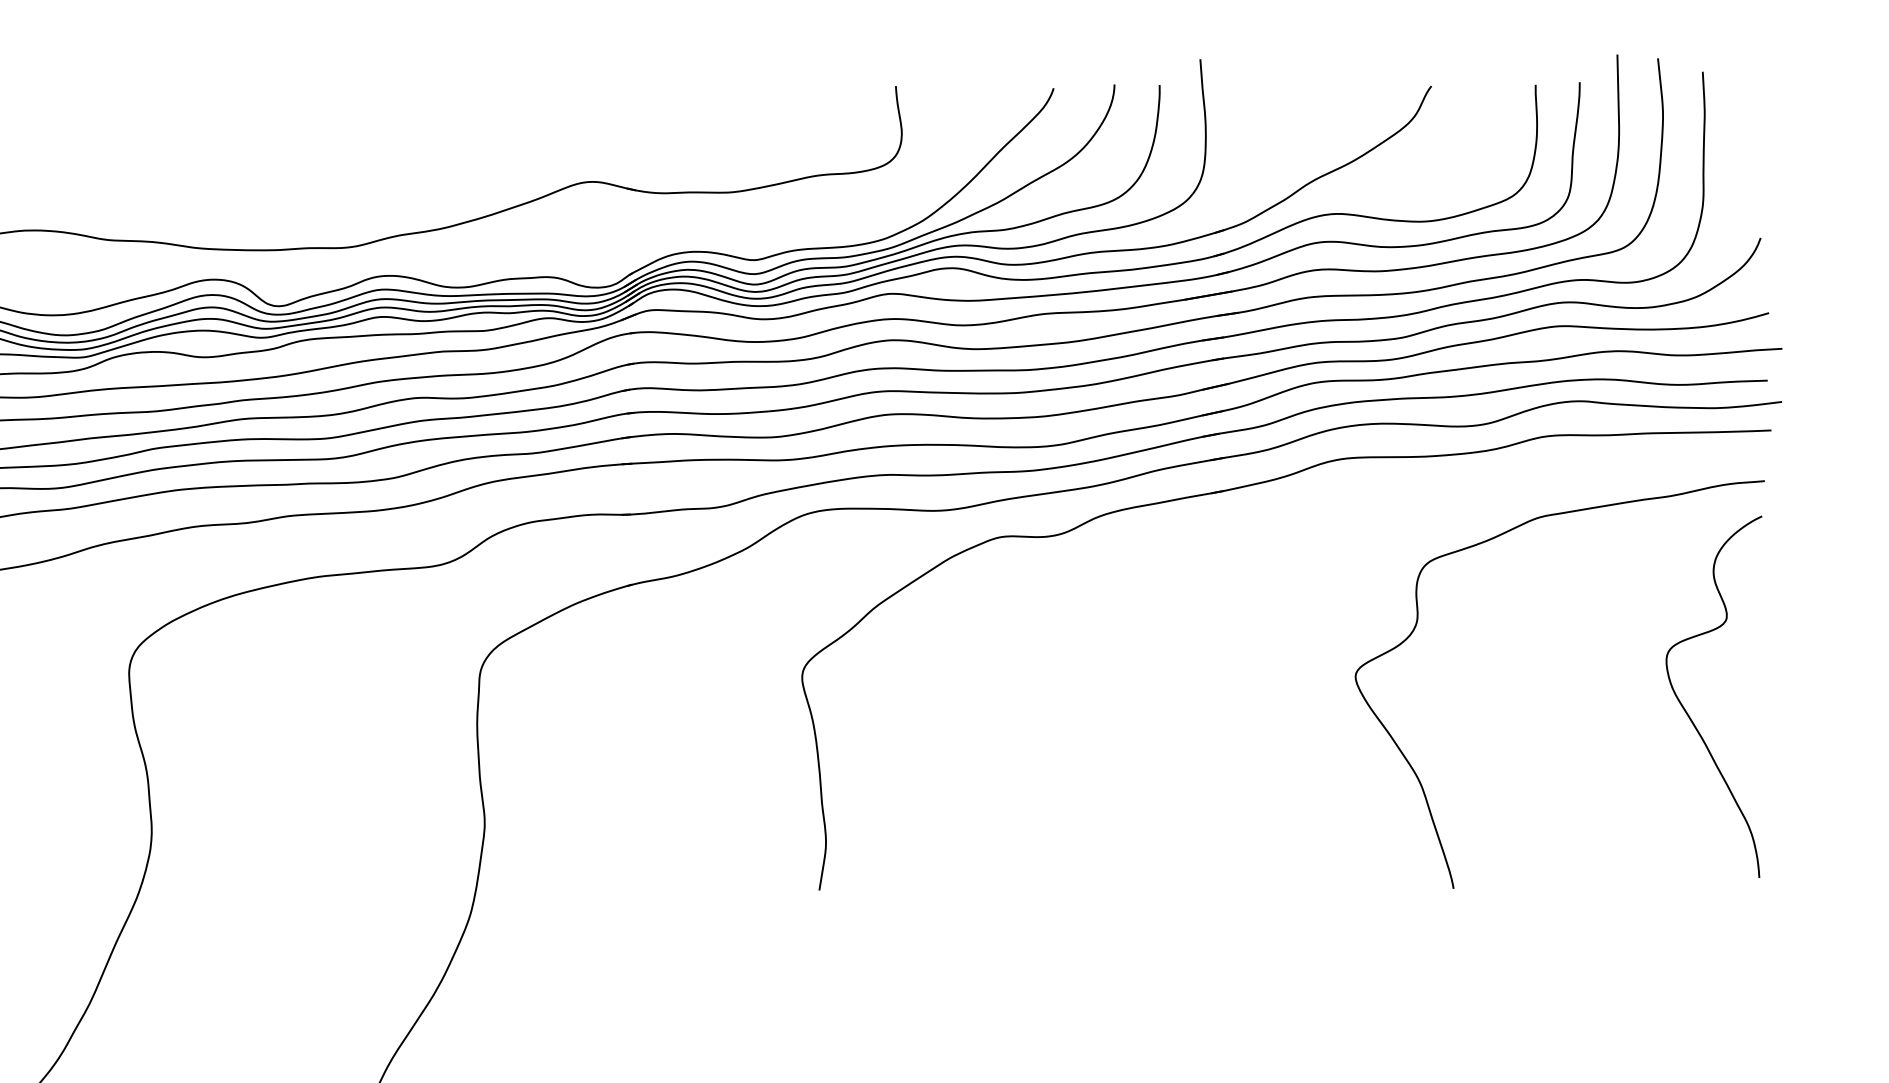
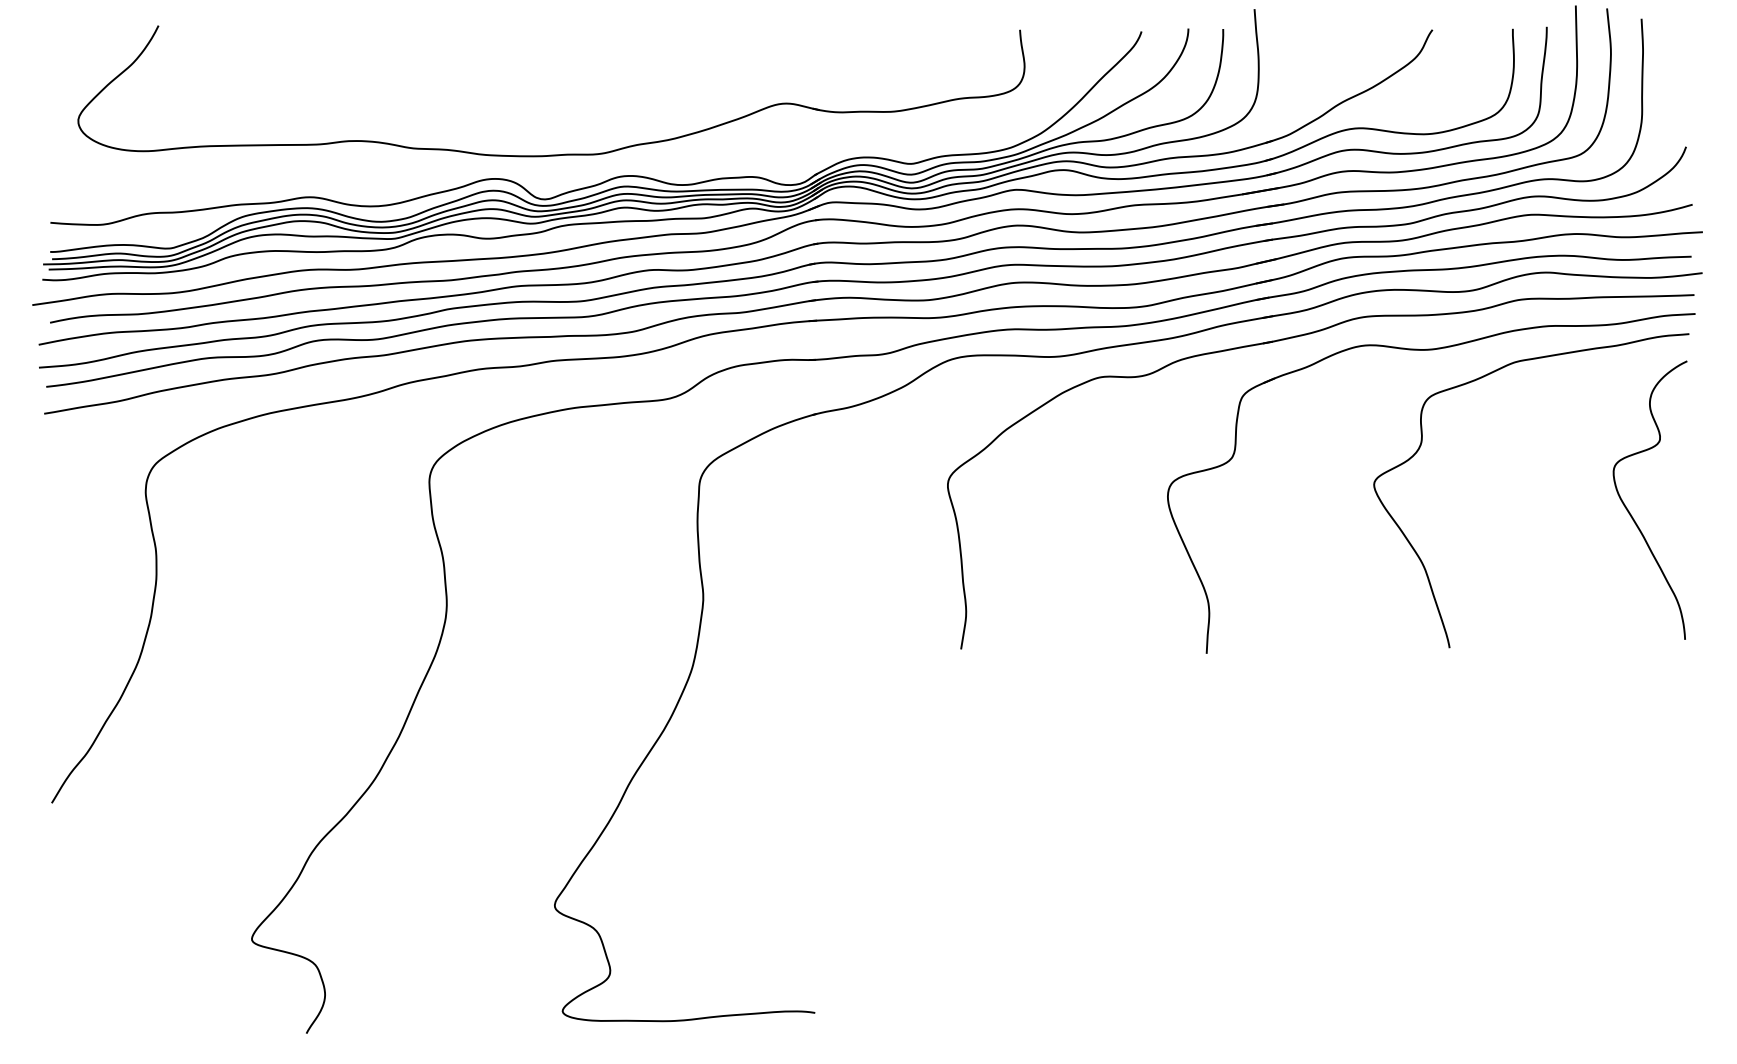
part: (1430, 502) -> (1431, 350), added

